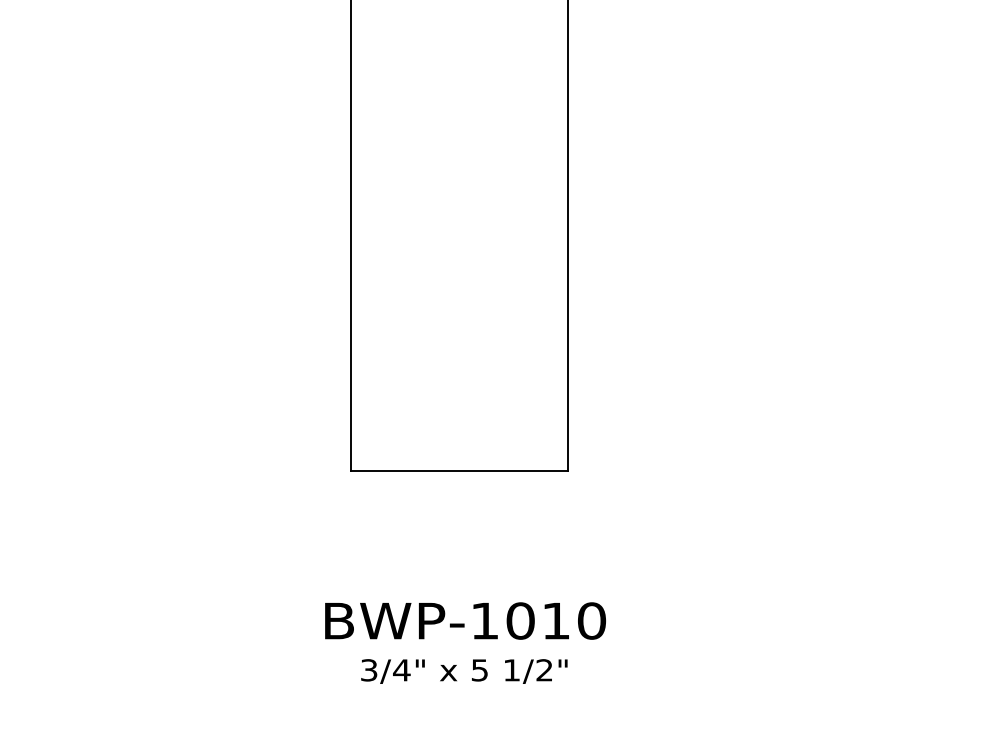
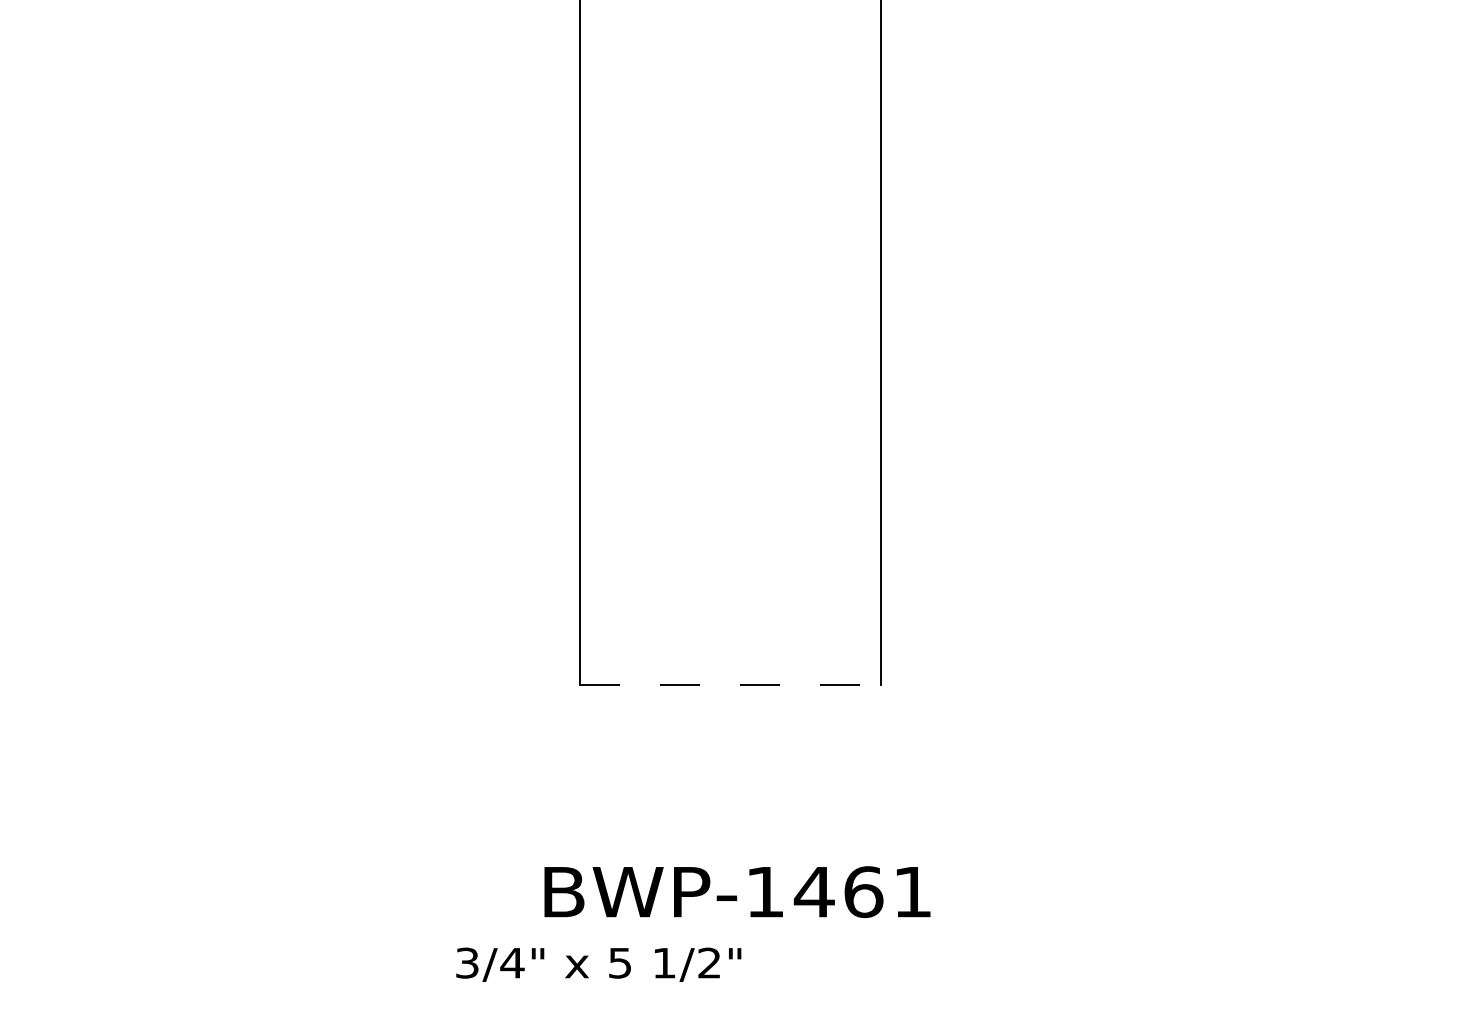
line: (459, 470) -> (730, 684), solid -> dashed
text: (555, 621) -> (862, 892), BWP-1010 -> BWP-1461
text: (464, 671) -> (598, 964), moved

